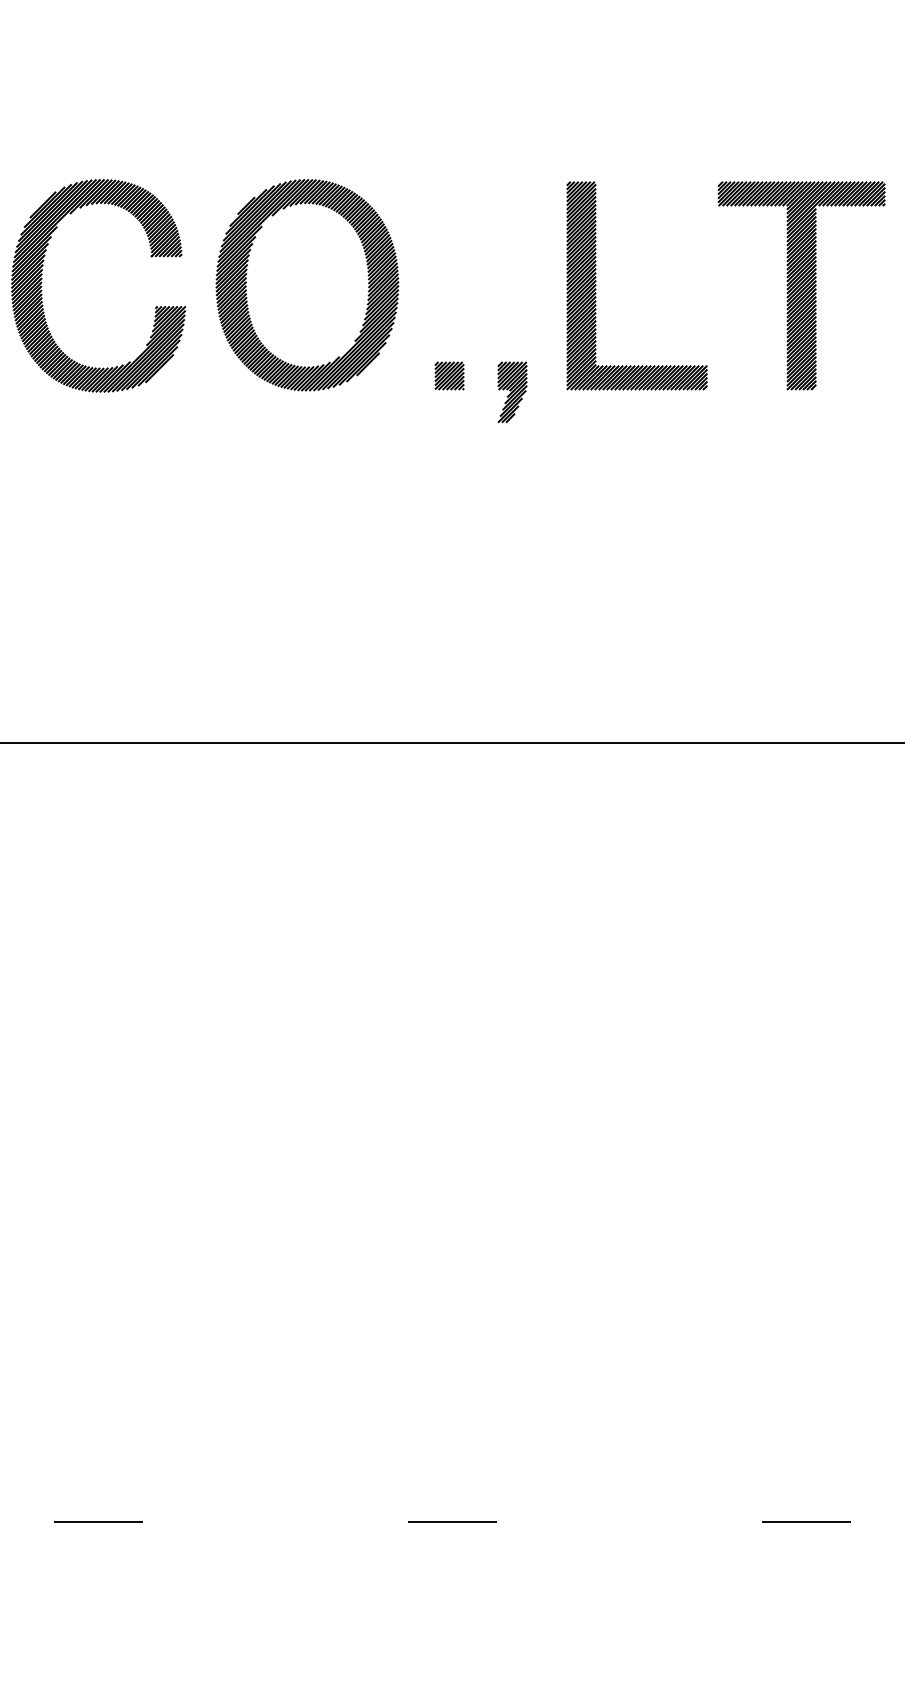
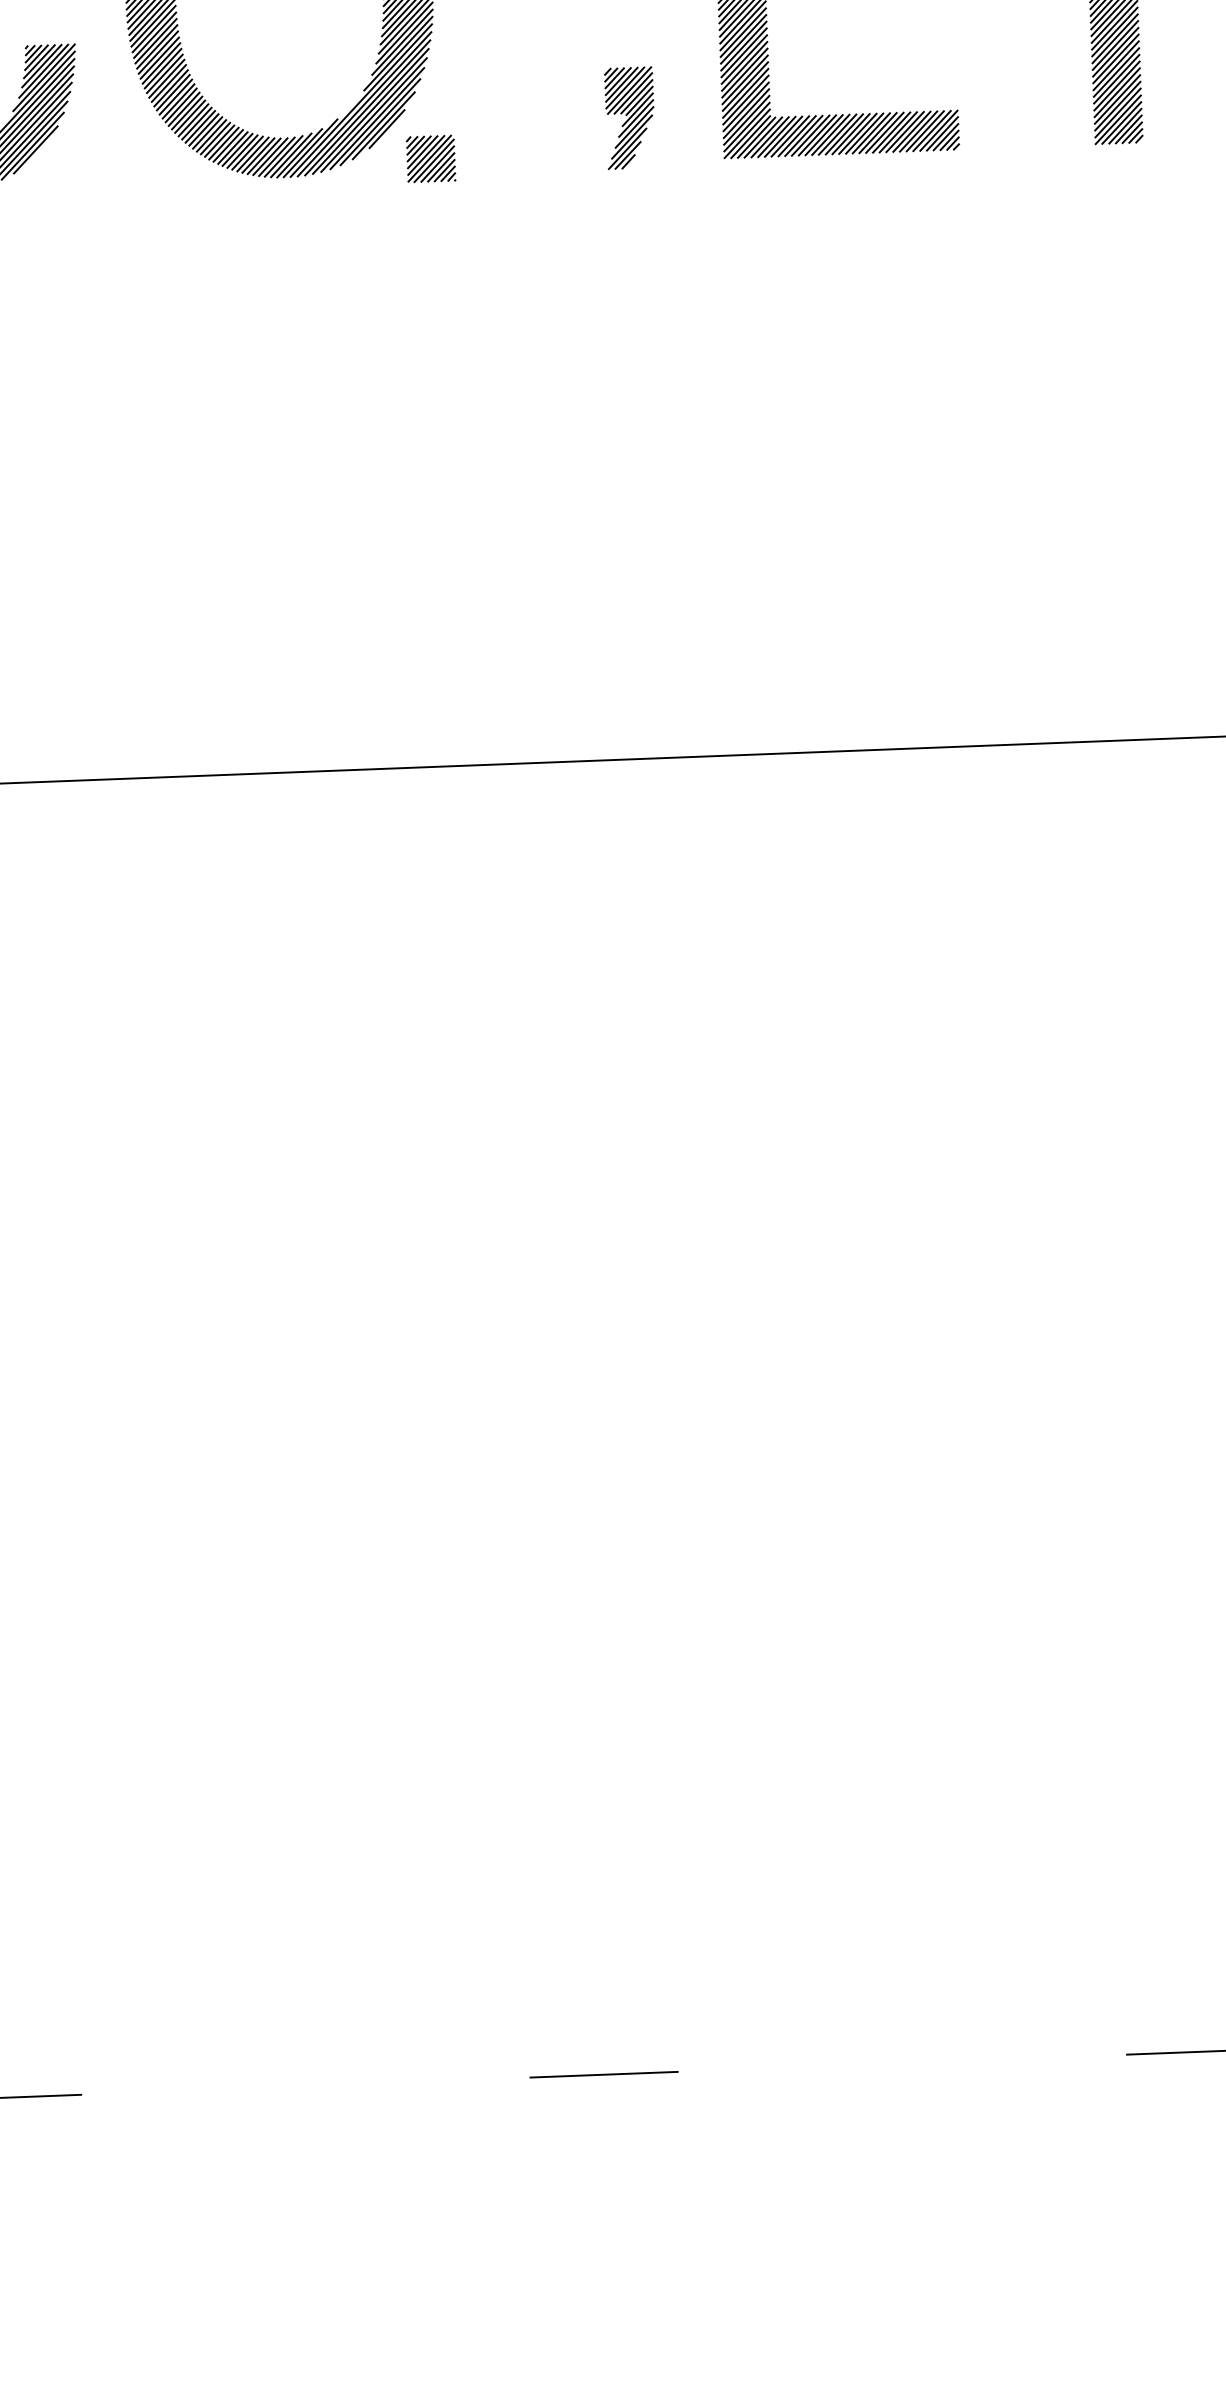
part: (449, 375) -> (430, 158), moved
part: (512, 392) -> (630, 118), moved

